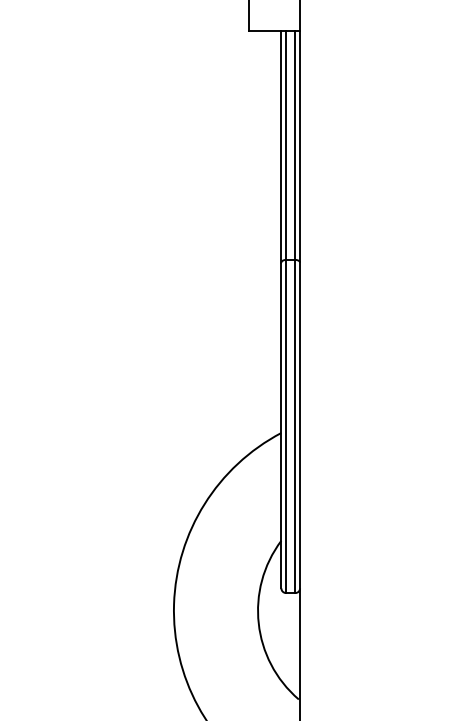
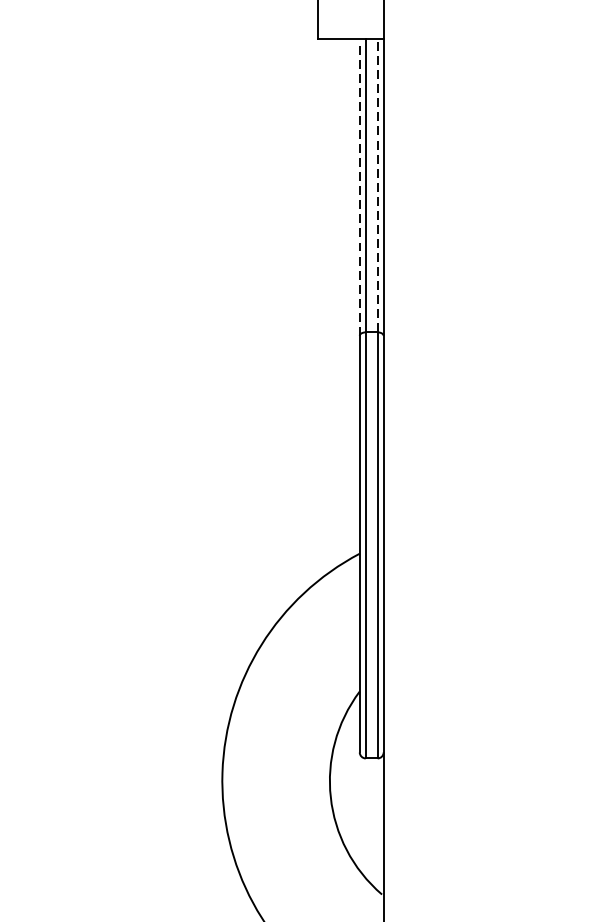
line: (295, 145) -> (377, 186), solid -> dashed
line: (281, 146) -> (359, 187), solid -> dashed

